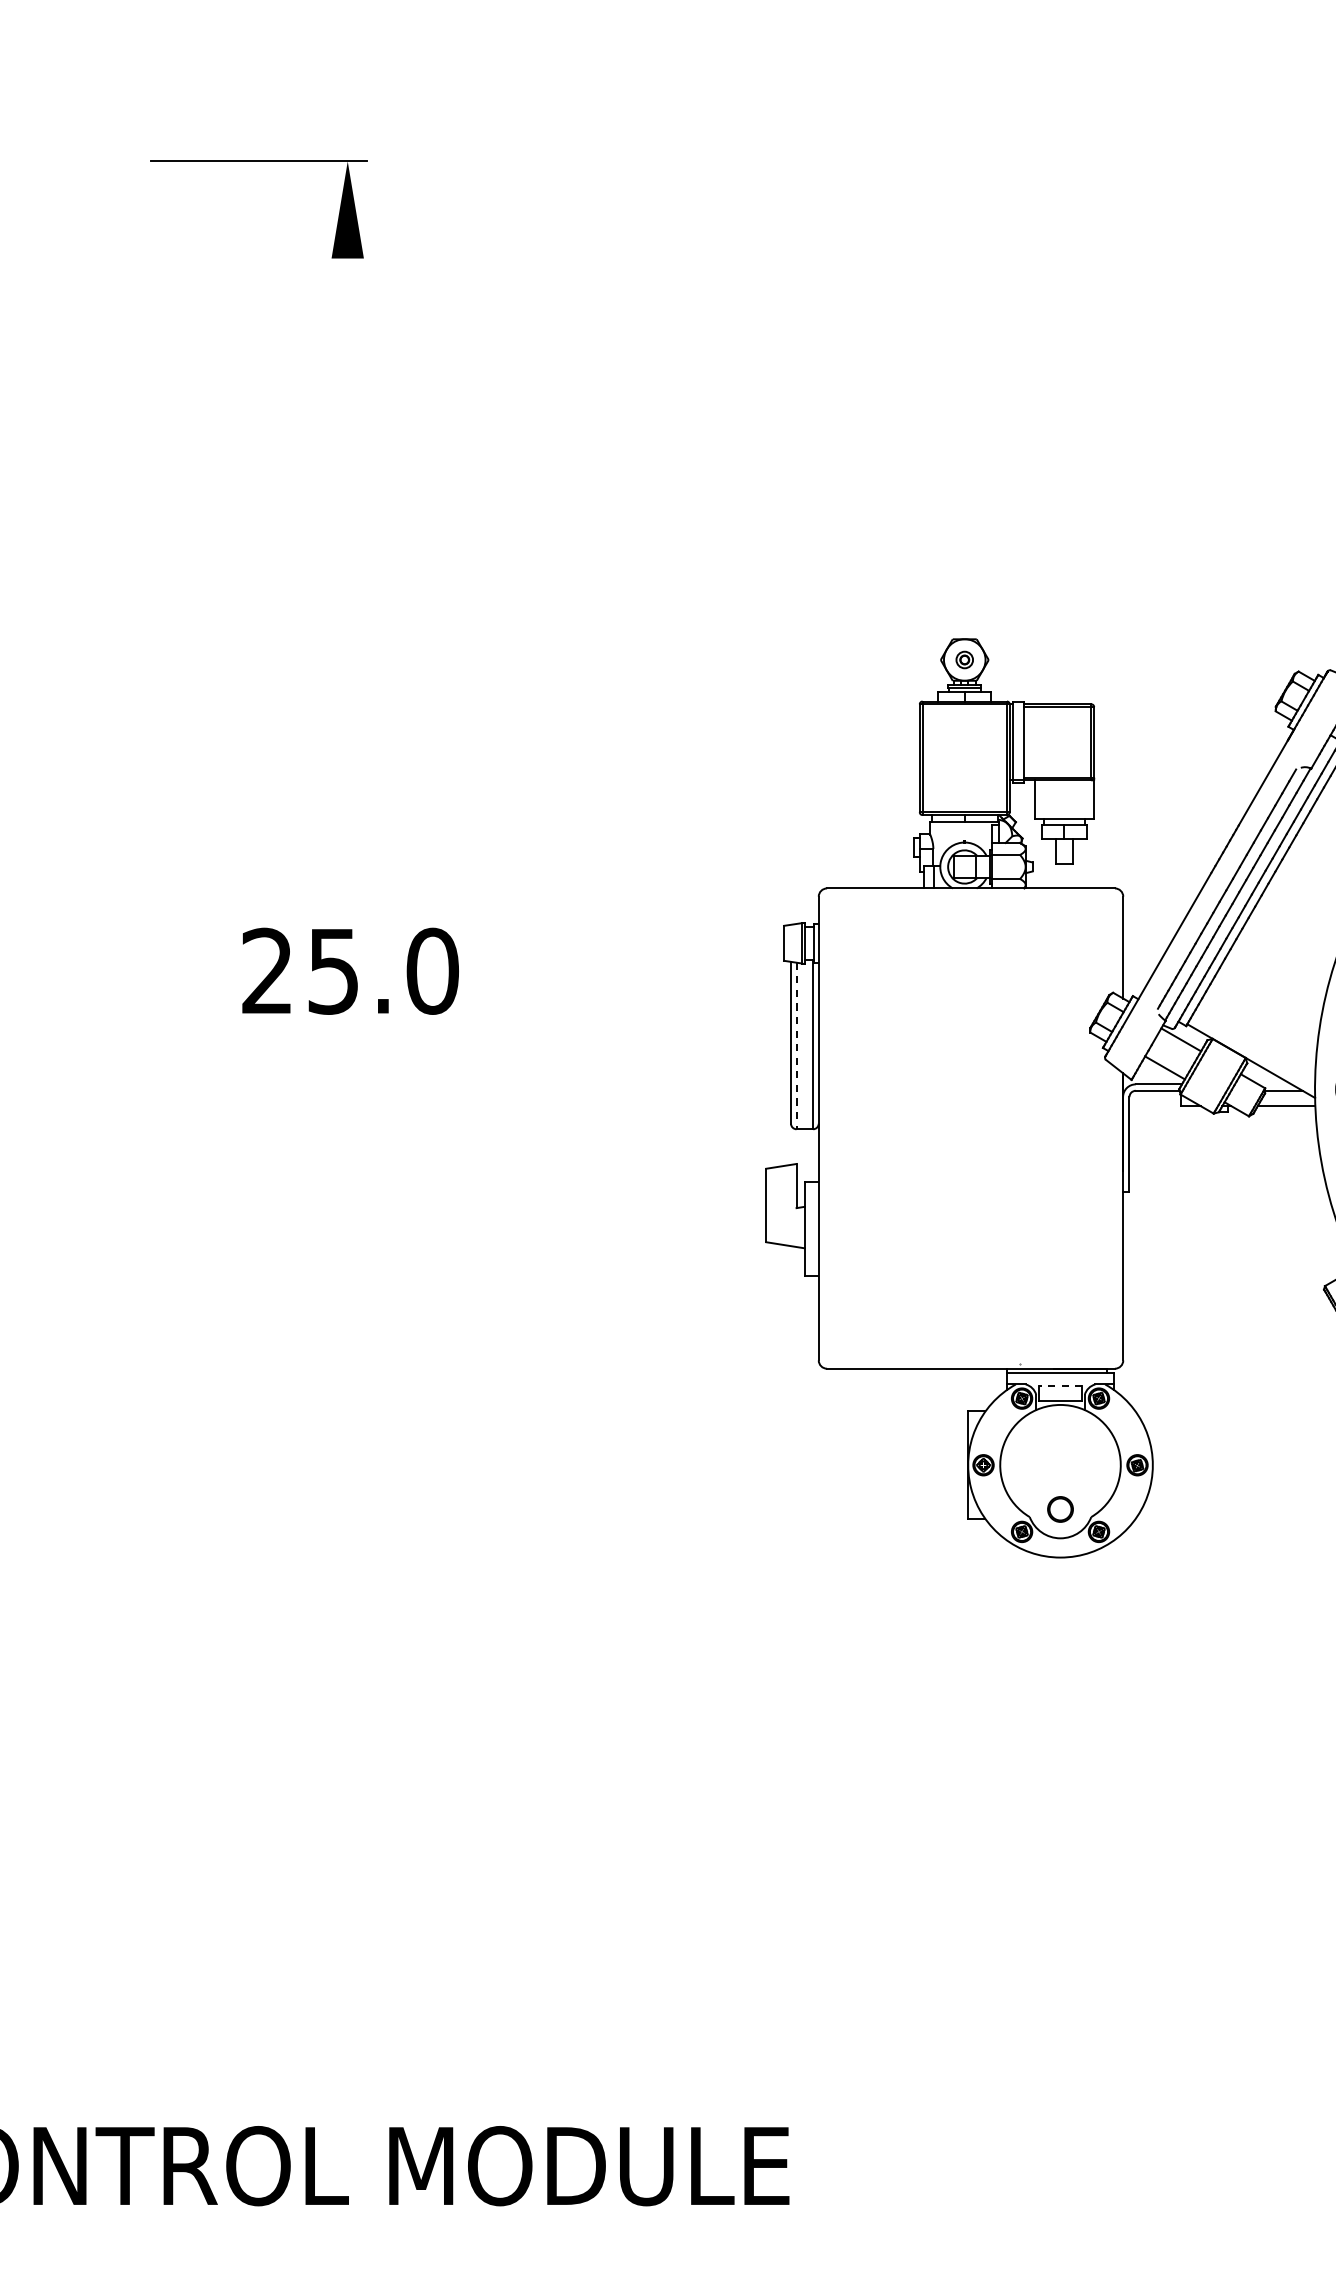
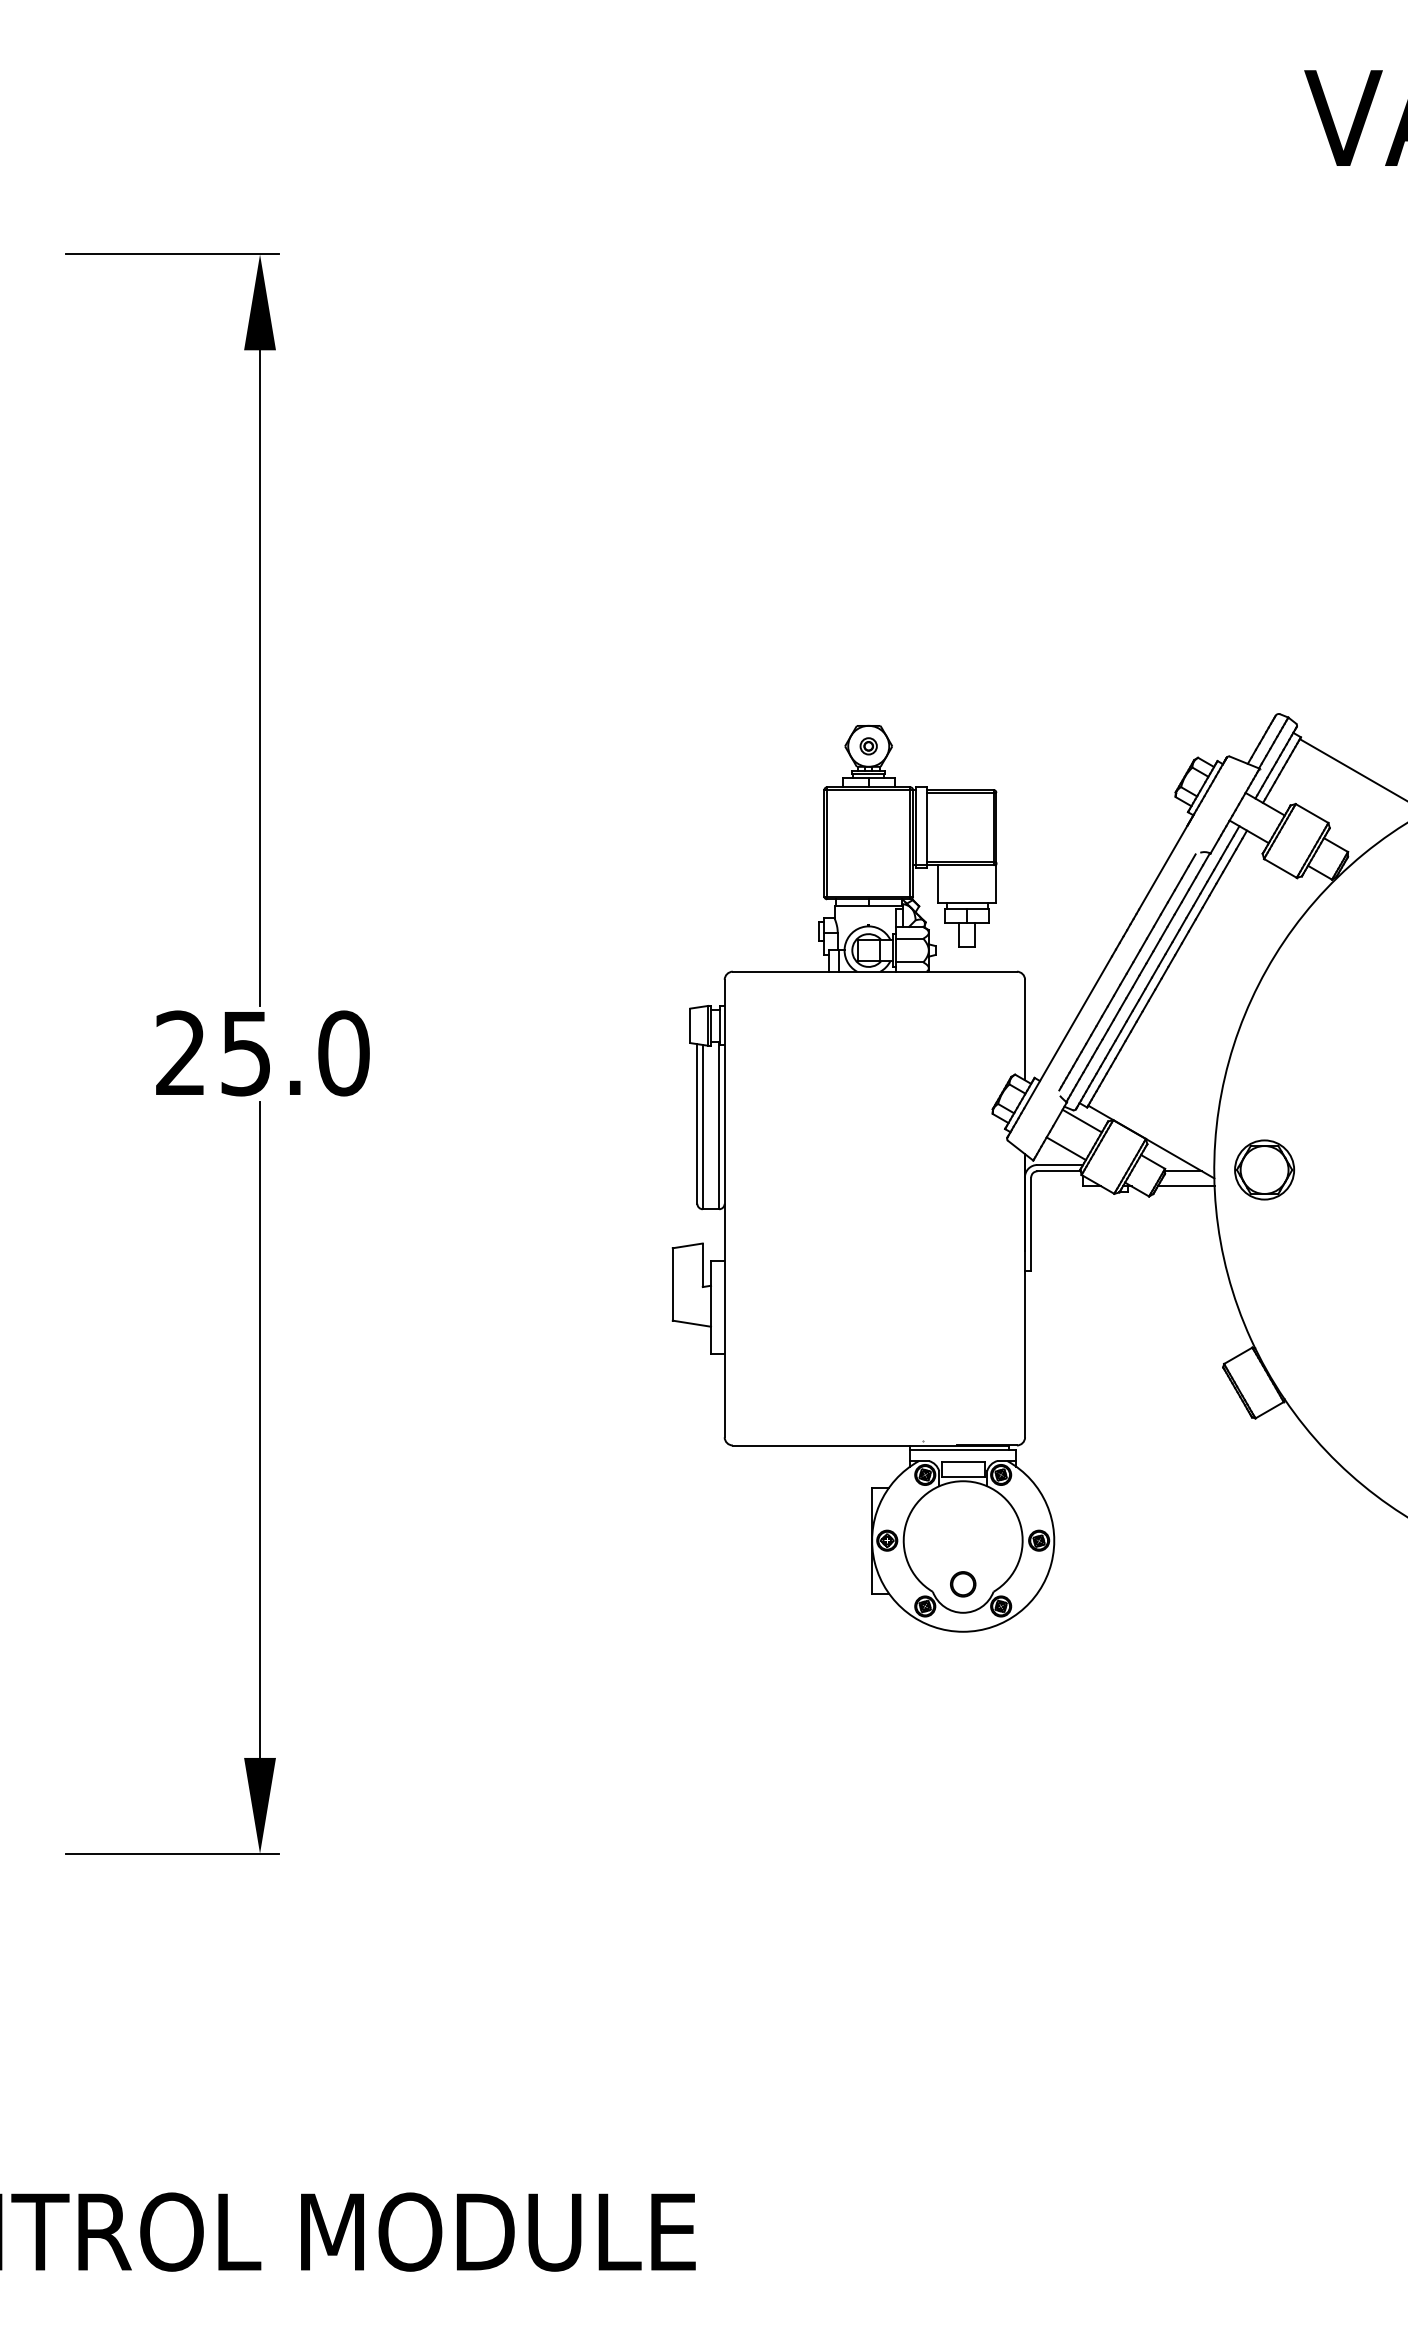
line: (348, 590) -> (260, 677), added
line: (796, 1046) -> (702, 1127), dashed -> solid
line: (1060, 1385) -> (963, 1462), dashed -> solid
part: (347, 1401) -> (259, 1477), added

